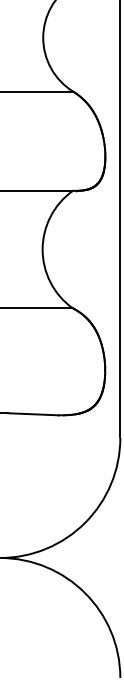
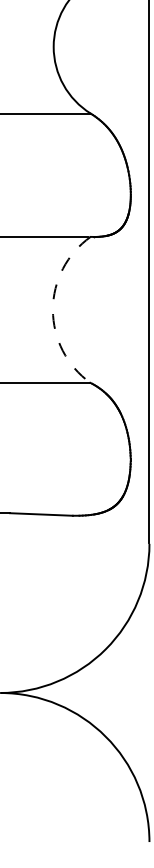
arc: (42, 249) -> (52, 309), solid -> dashed

